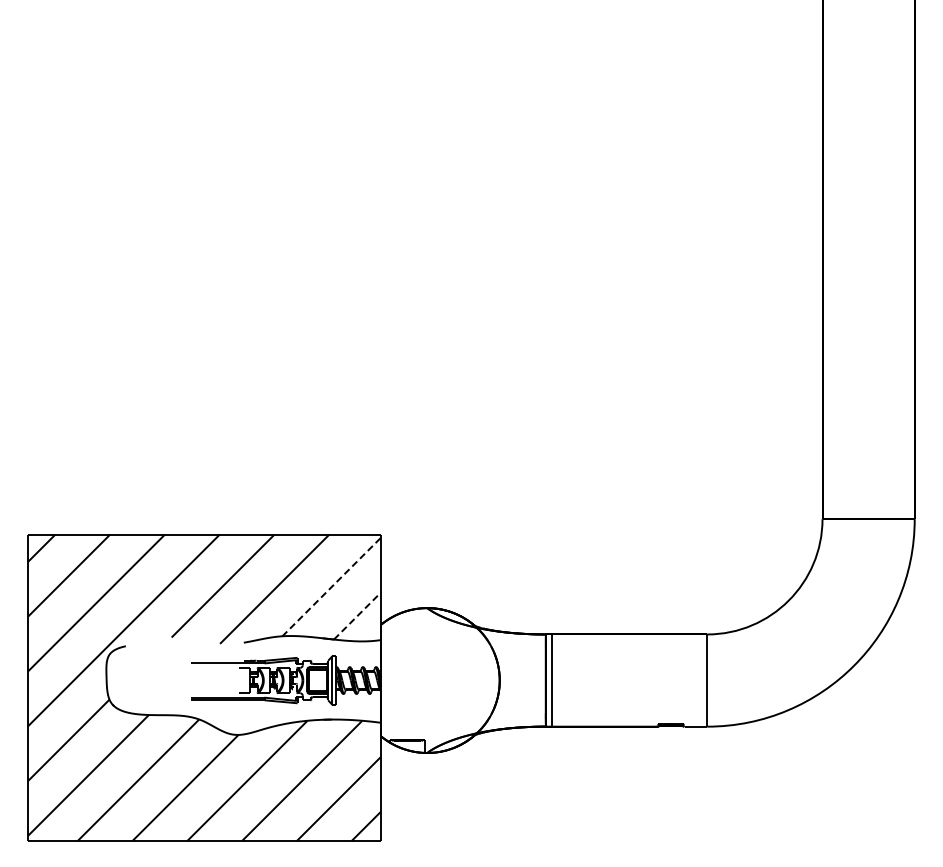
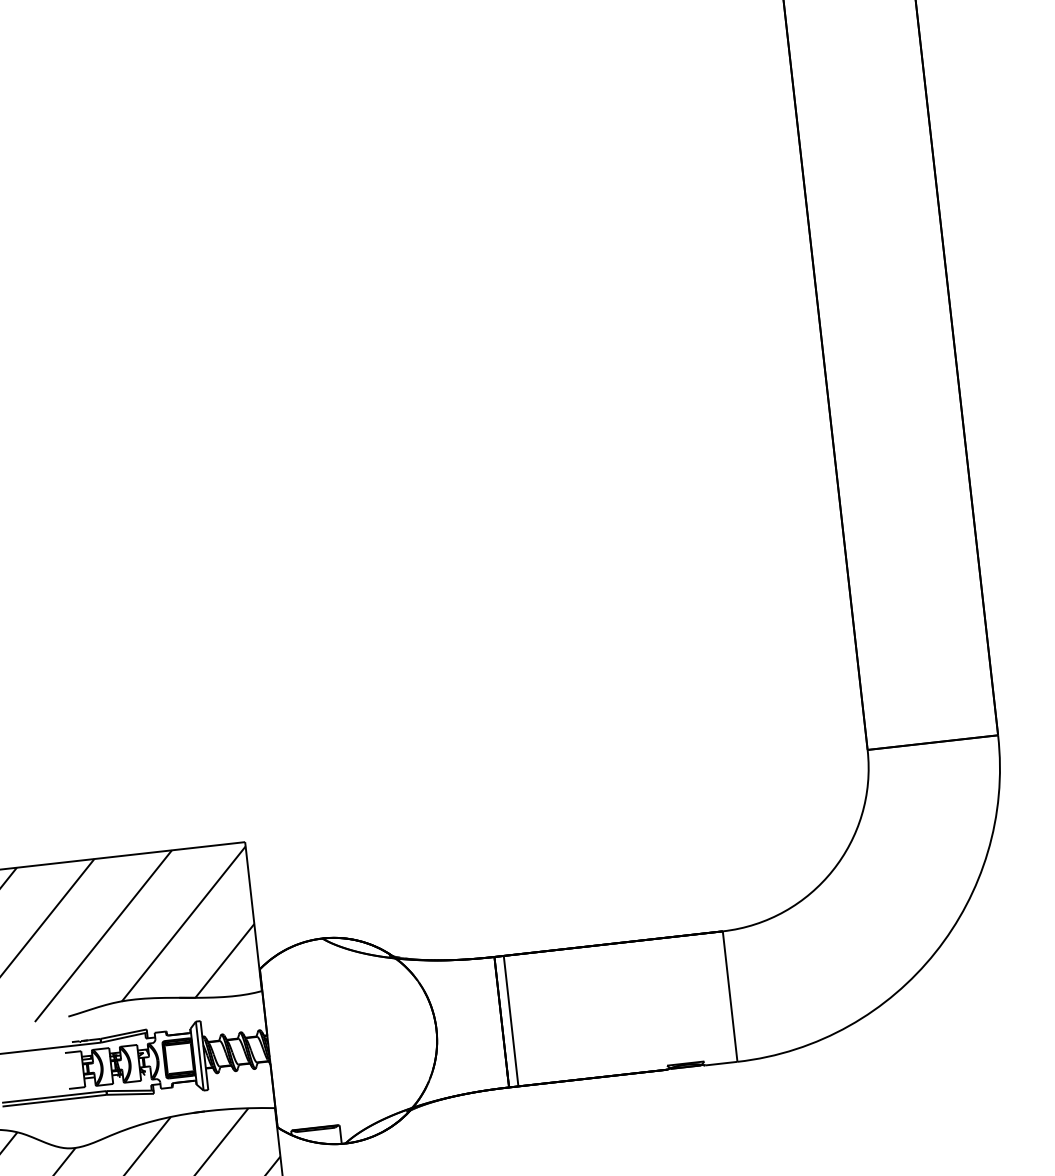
line: (331, 587) -> (183, 924), dashed -> solid
line: (357, 615) -> (224, 960), dashed -> solid

